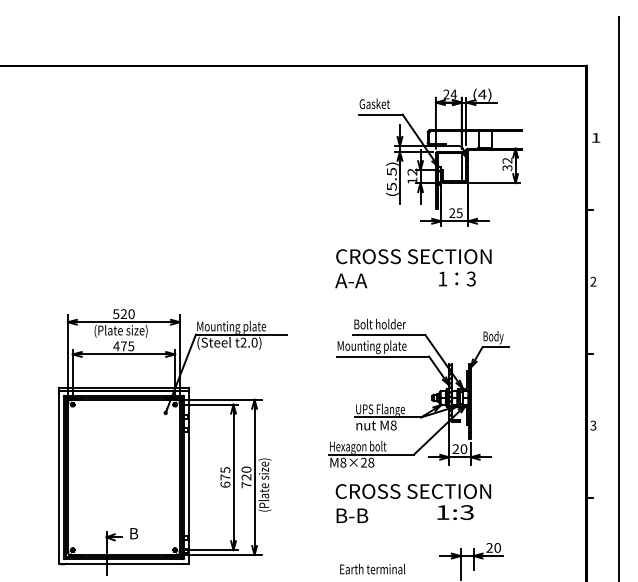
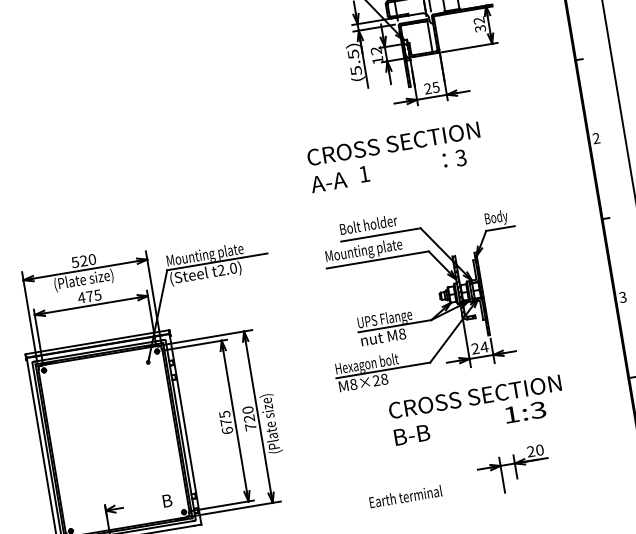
text: (442, 278) -> (363, 173), moved
text: (463, 449) -> (483, 347), 20 -> 24
text: (413, 503) -> (477, 410), moved
text: (134, 533) -> (167, 500), moved

